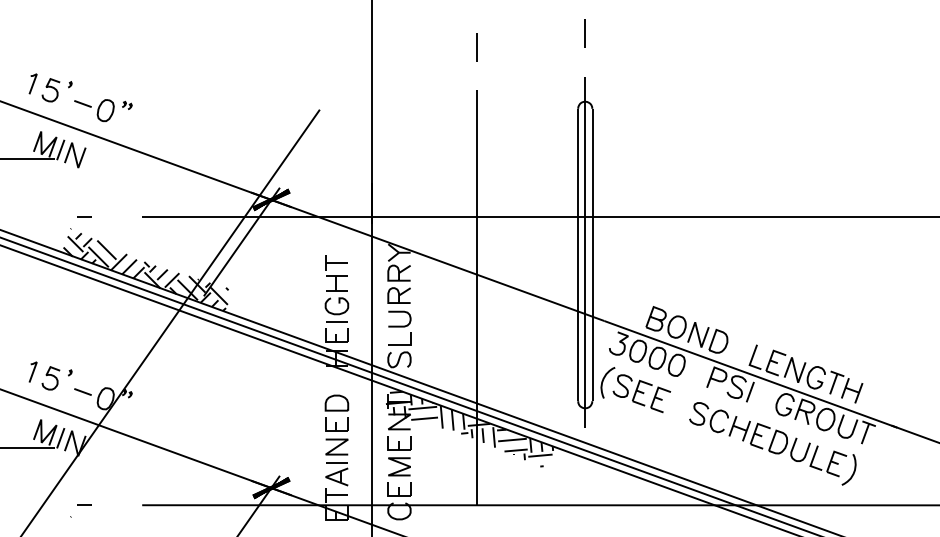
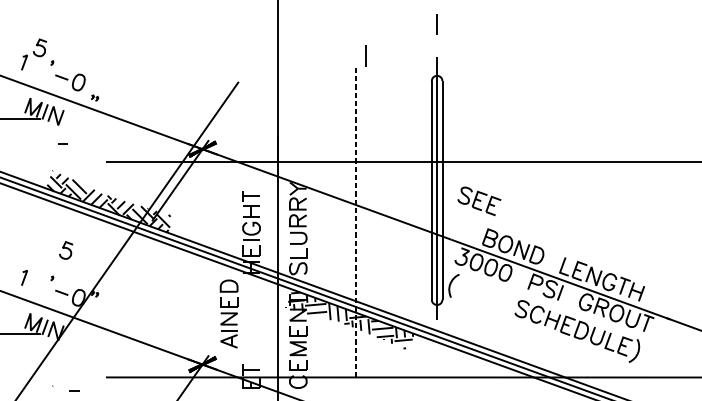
line: (476, 47) -> (365, 56), moved
curve: (52, 88) -> (41, 46), moved
part: (127, 104) -> (95, 97), moved
line: (84, 216) -> (62, 143), moved
line: (477, 297) -> (356, 222), solid -> dashed
curve: (51, 376) -> (66, 249), moved
part: (641, 393) -> (479, 201), moved
part: (336, 440) -> (228, 314), moved
line: (84, 504) -> (74, 390), moved

